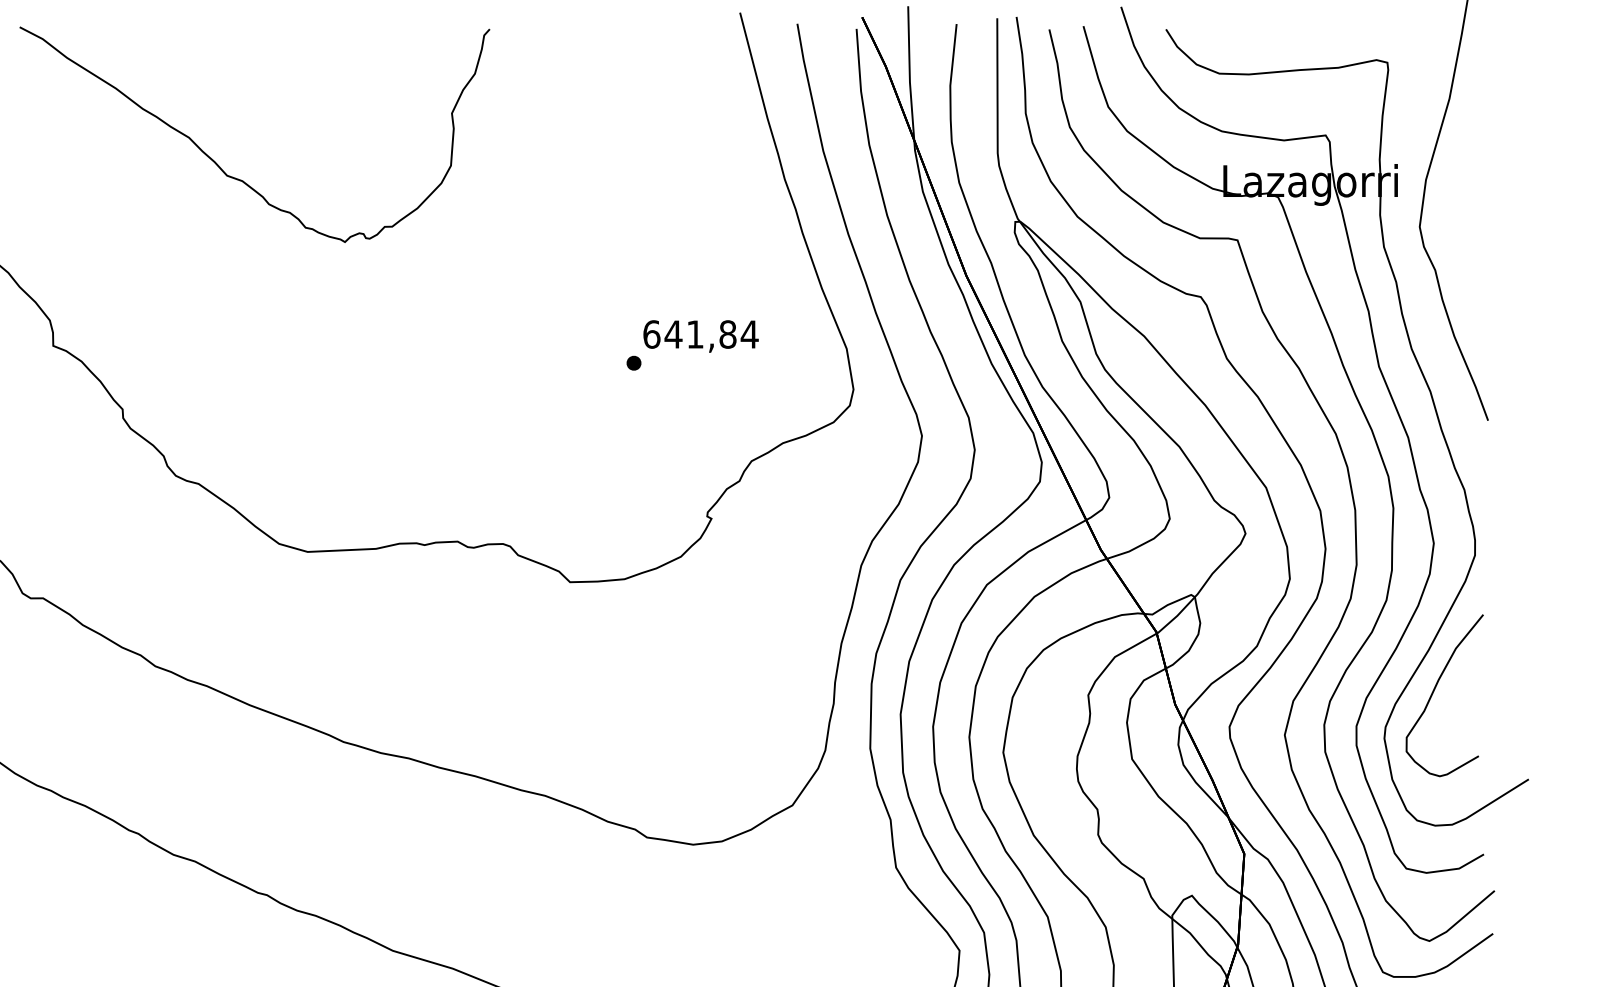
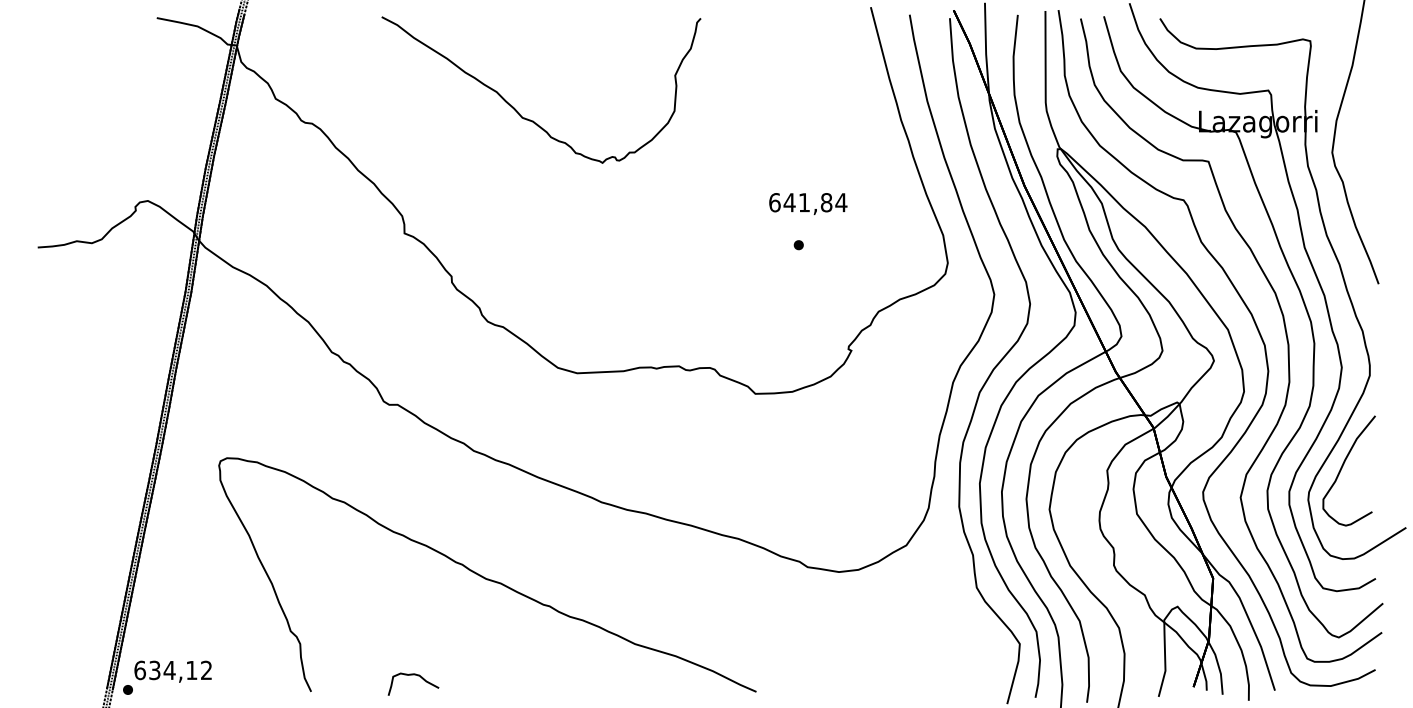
text: (701, 335) -> (808, 203), moved

